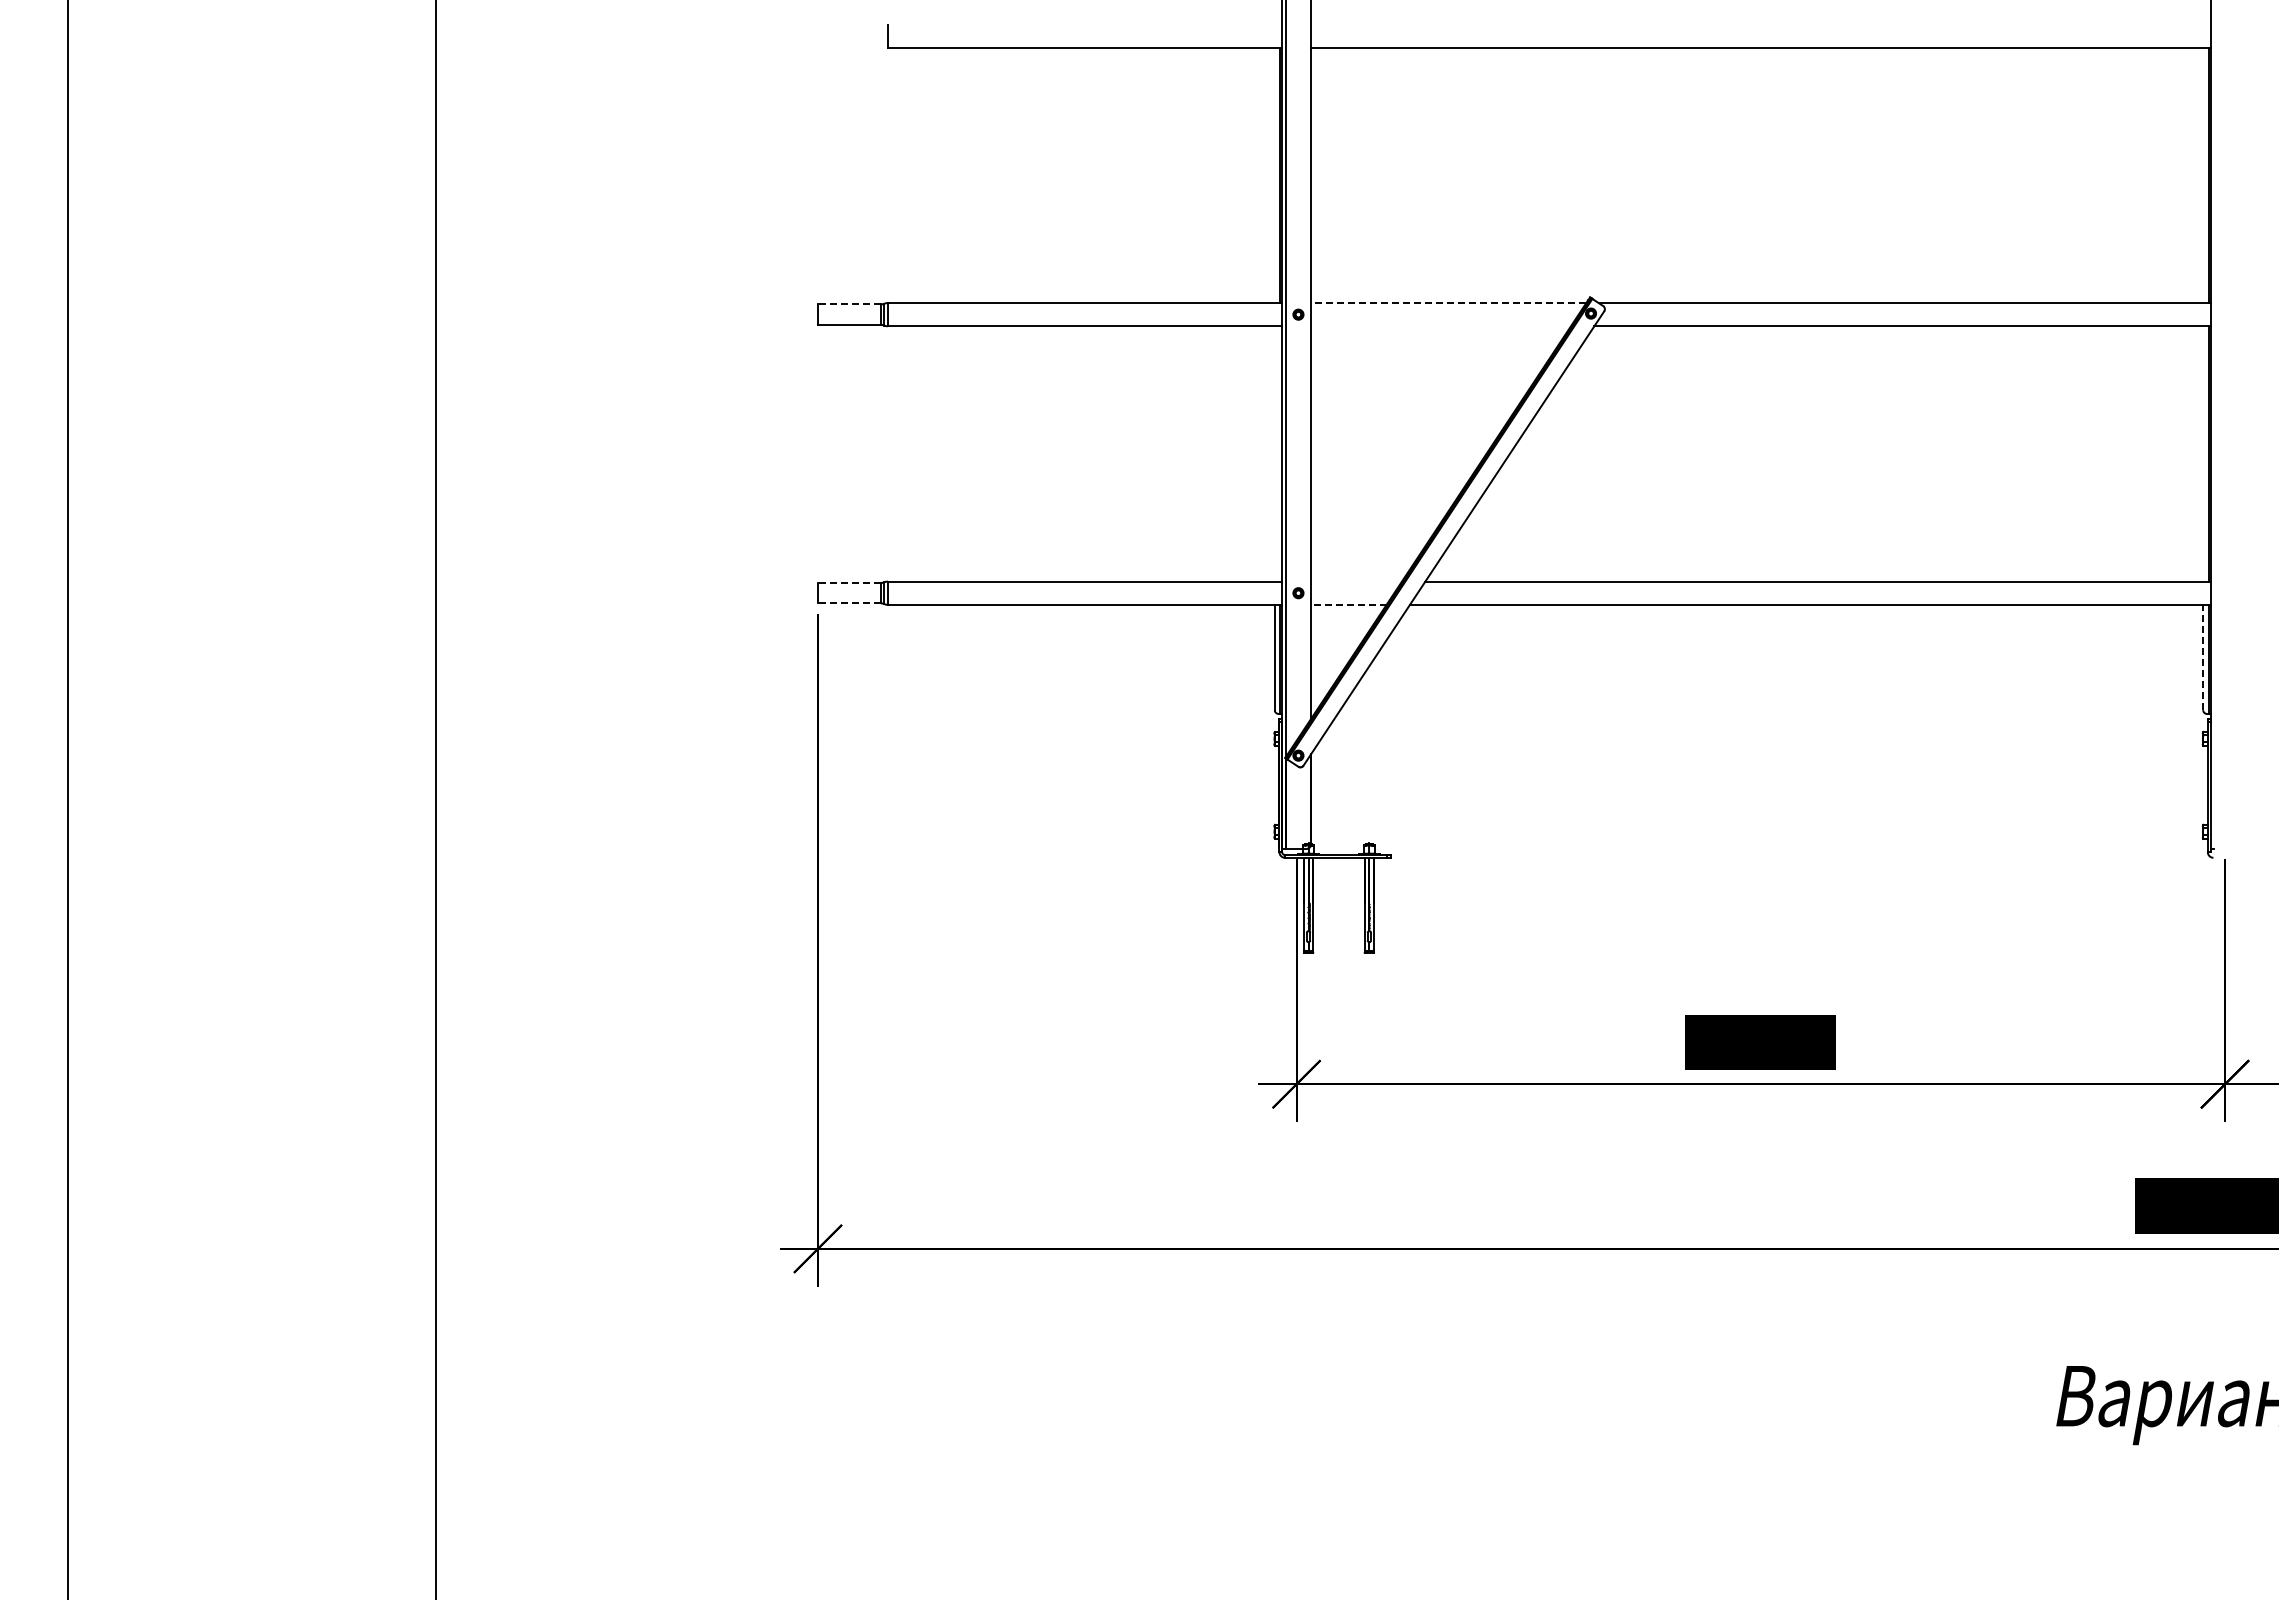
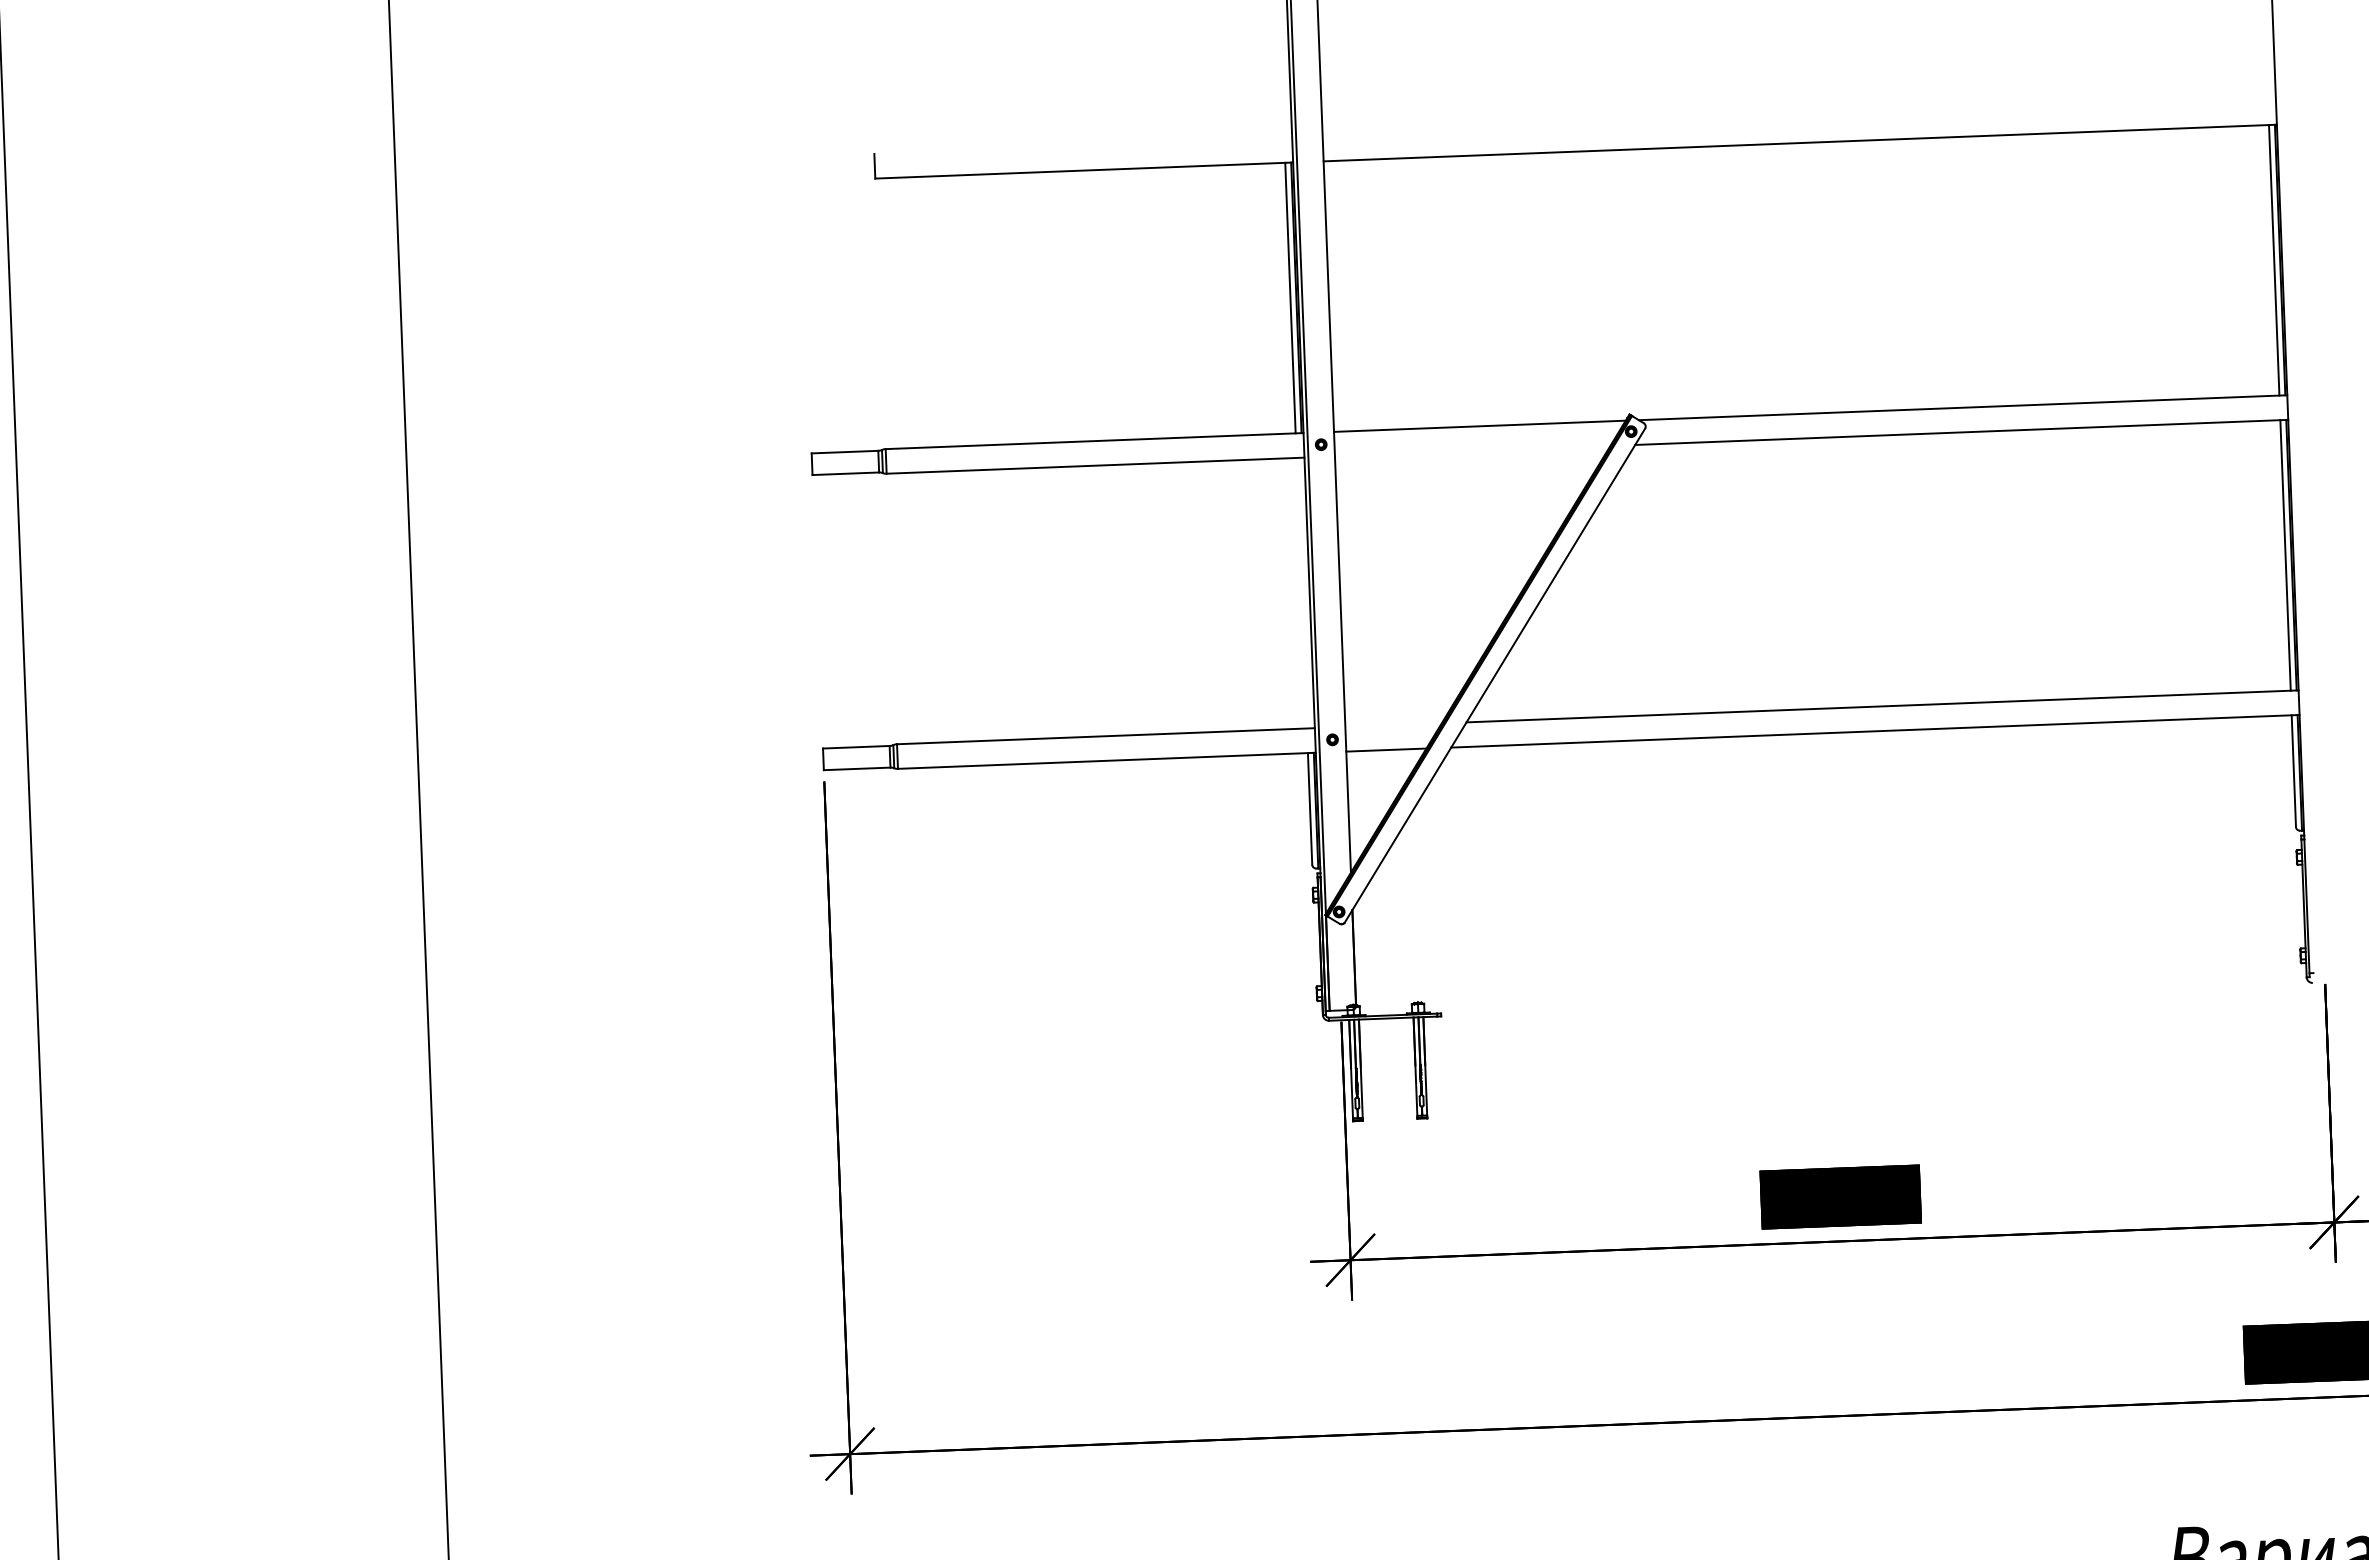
line: (1274, 175) -> (1290, 298), added
line: (2203, 175) -> (2274, 260), added
line: (1448, 303) -> (1479, 426), dashed -> solid
line: (848, 304) -> (844, 452), dashed -> solid
line: (2203, 453) -> (2285, 554), added
line: (848, 582) -> (855, 746), dashed -> solid
line: (848, 603) -> (856, 769), dashed -> solid
line: (1348, 604) -> (1386, 749), dashed -> solid
line: (2203, 657) -> (2294, 771), dashed -> solid

